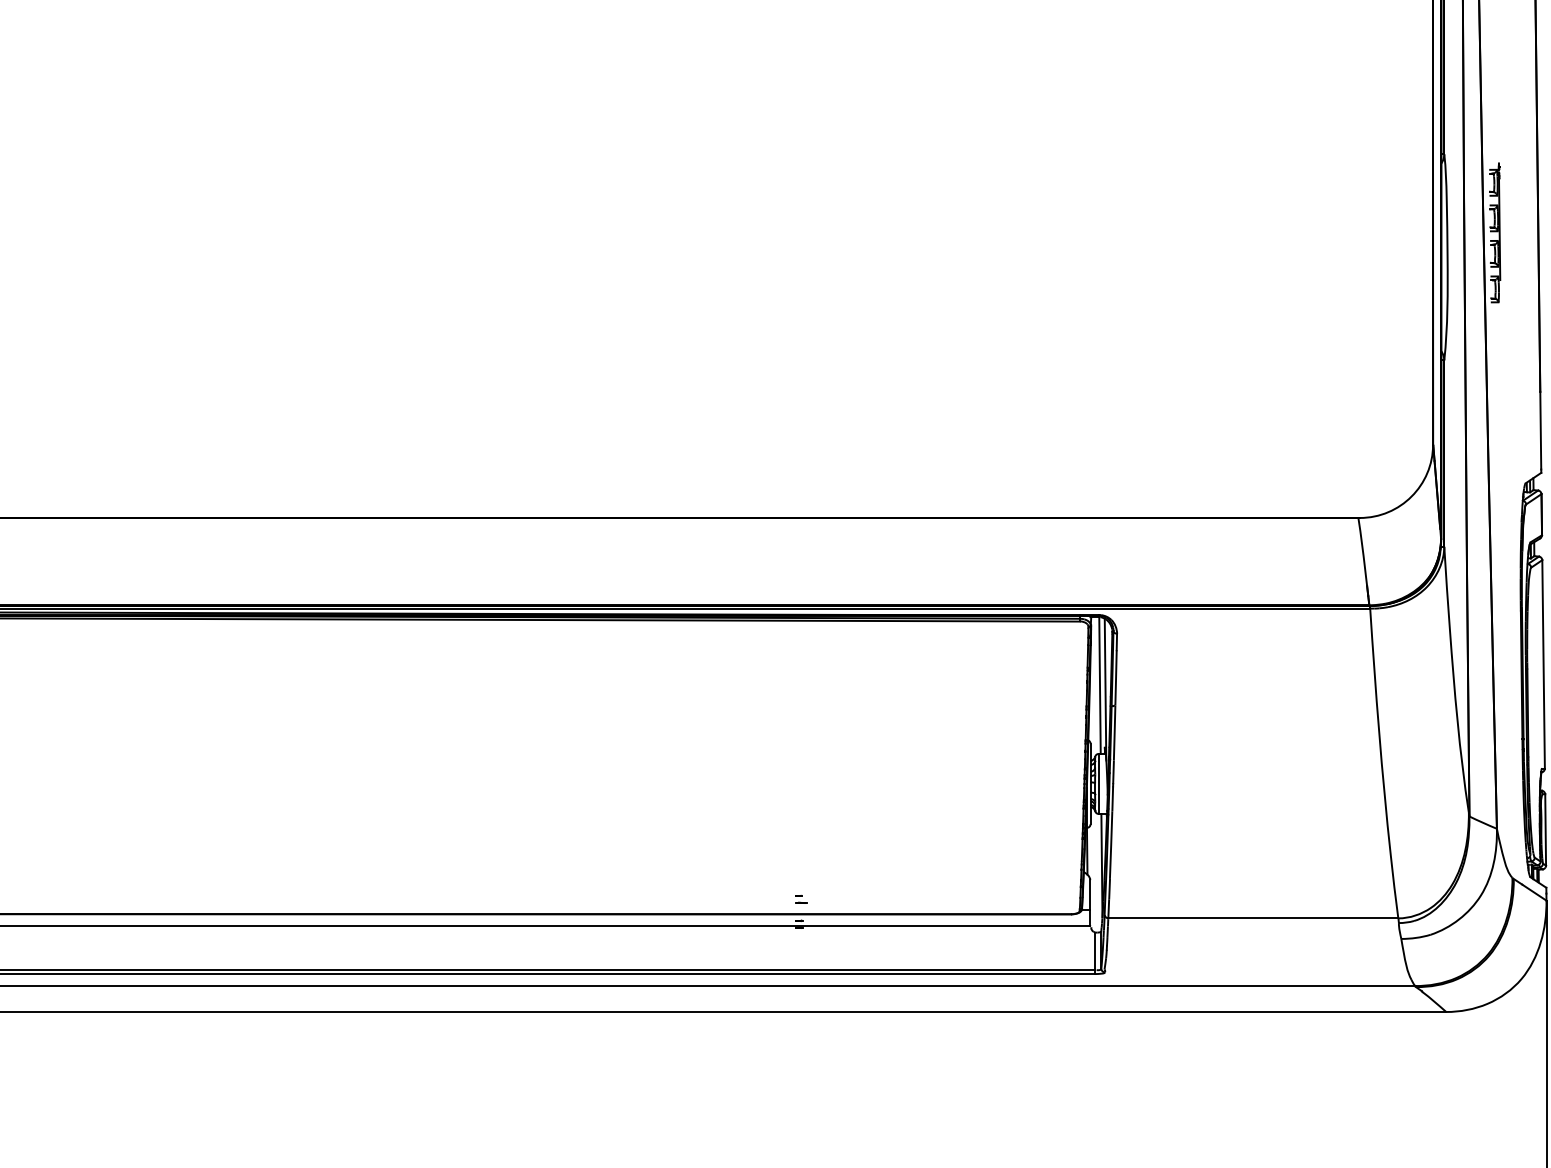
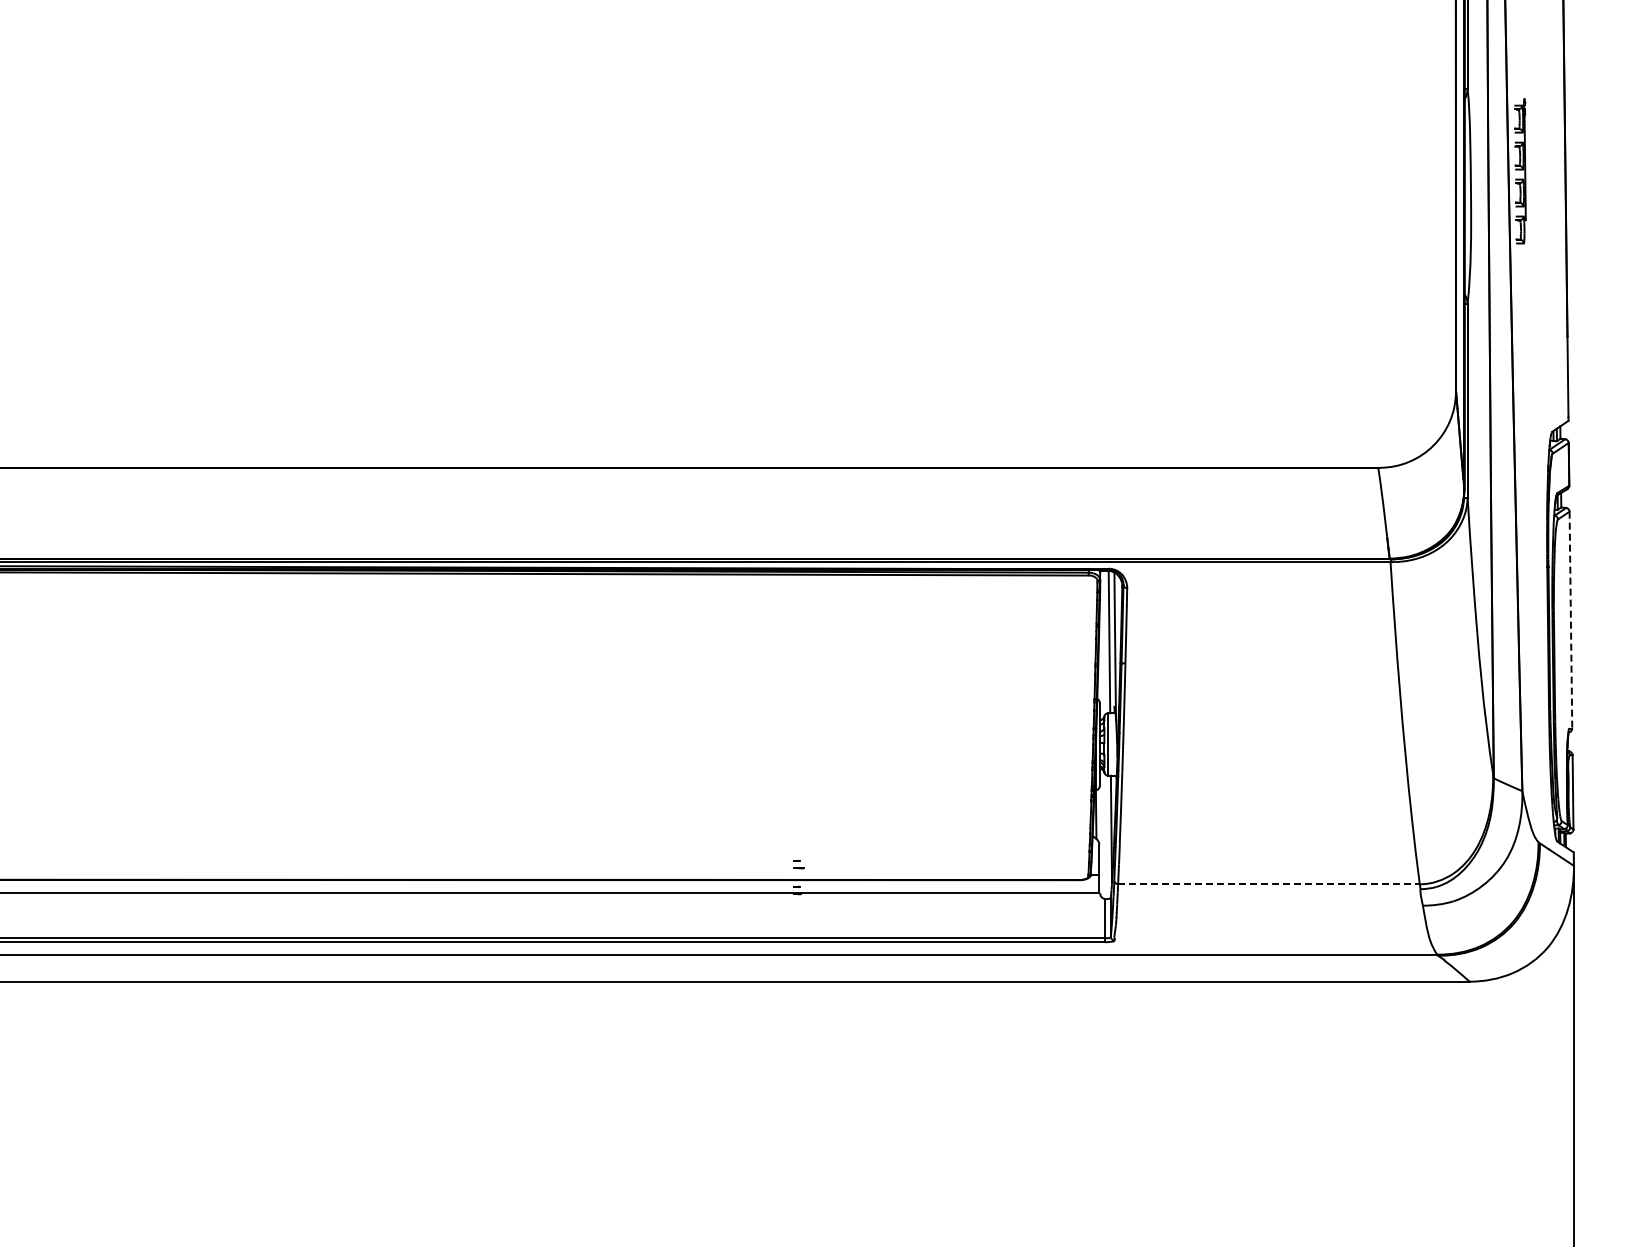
line: (1543, 664) -> (1570, 620), solid -> dashed
line: (1253, 918) -> (1269, 884), solid -> dashed

